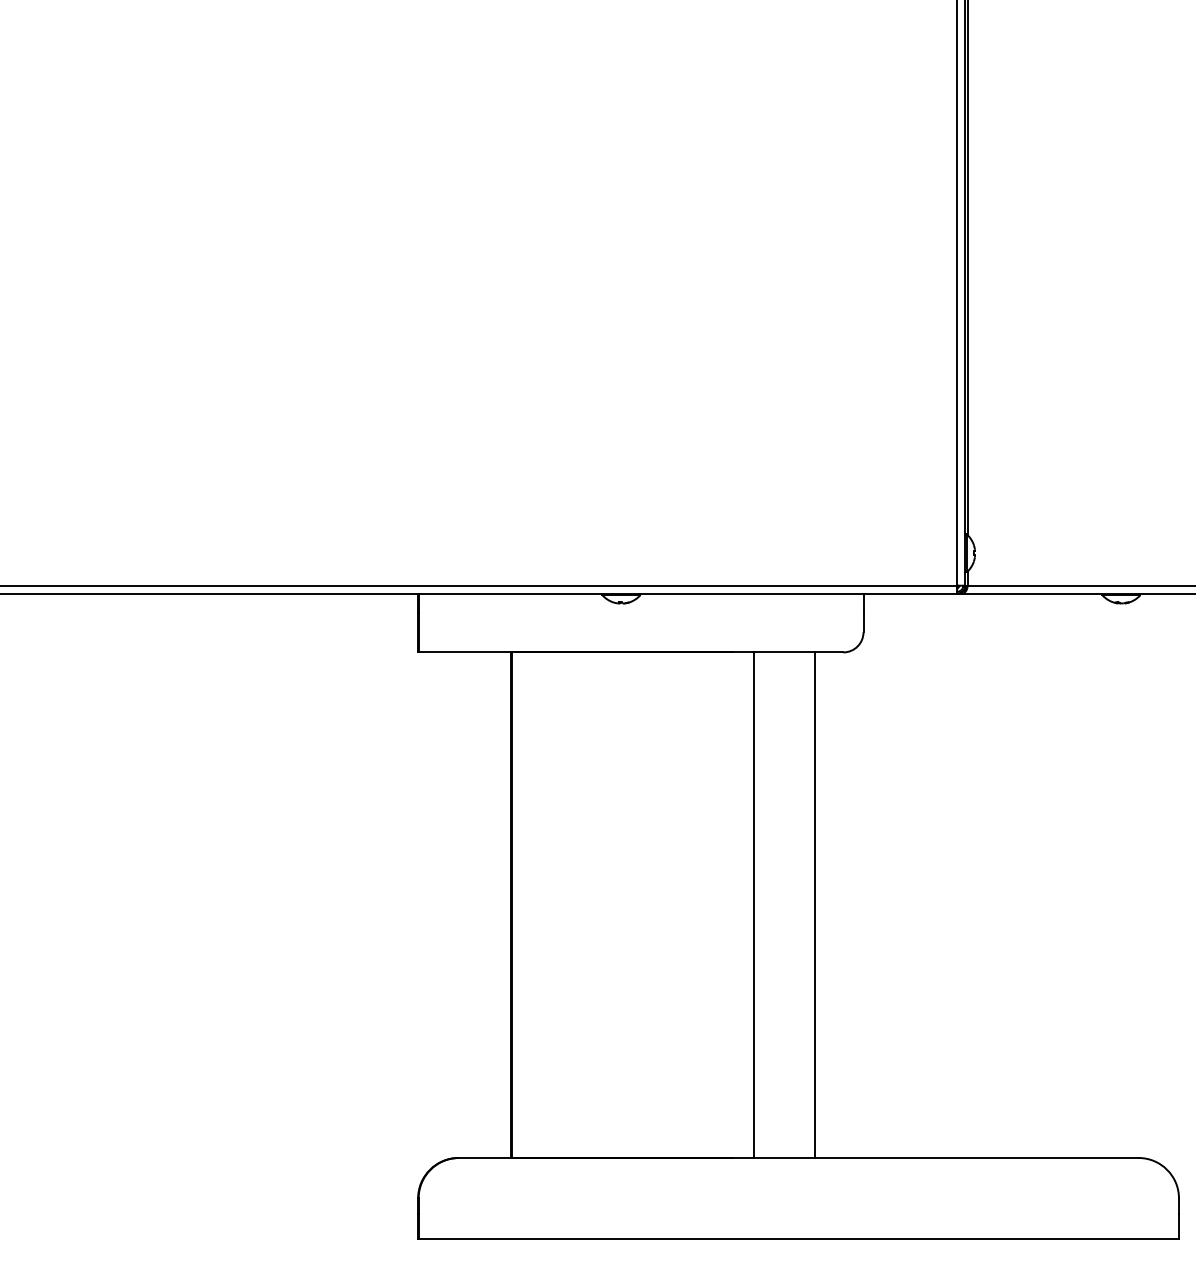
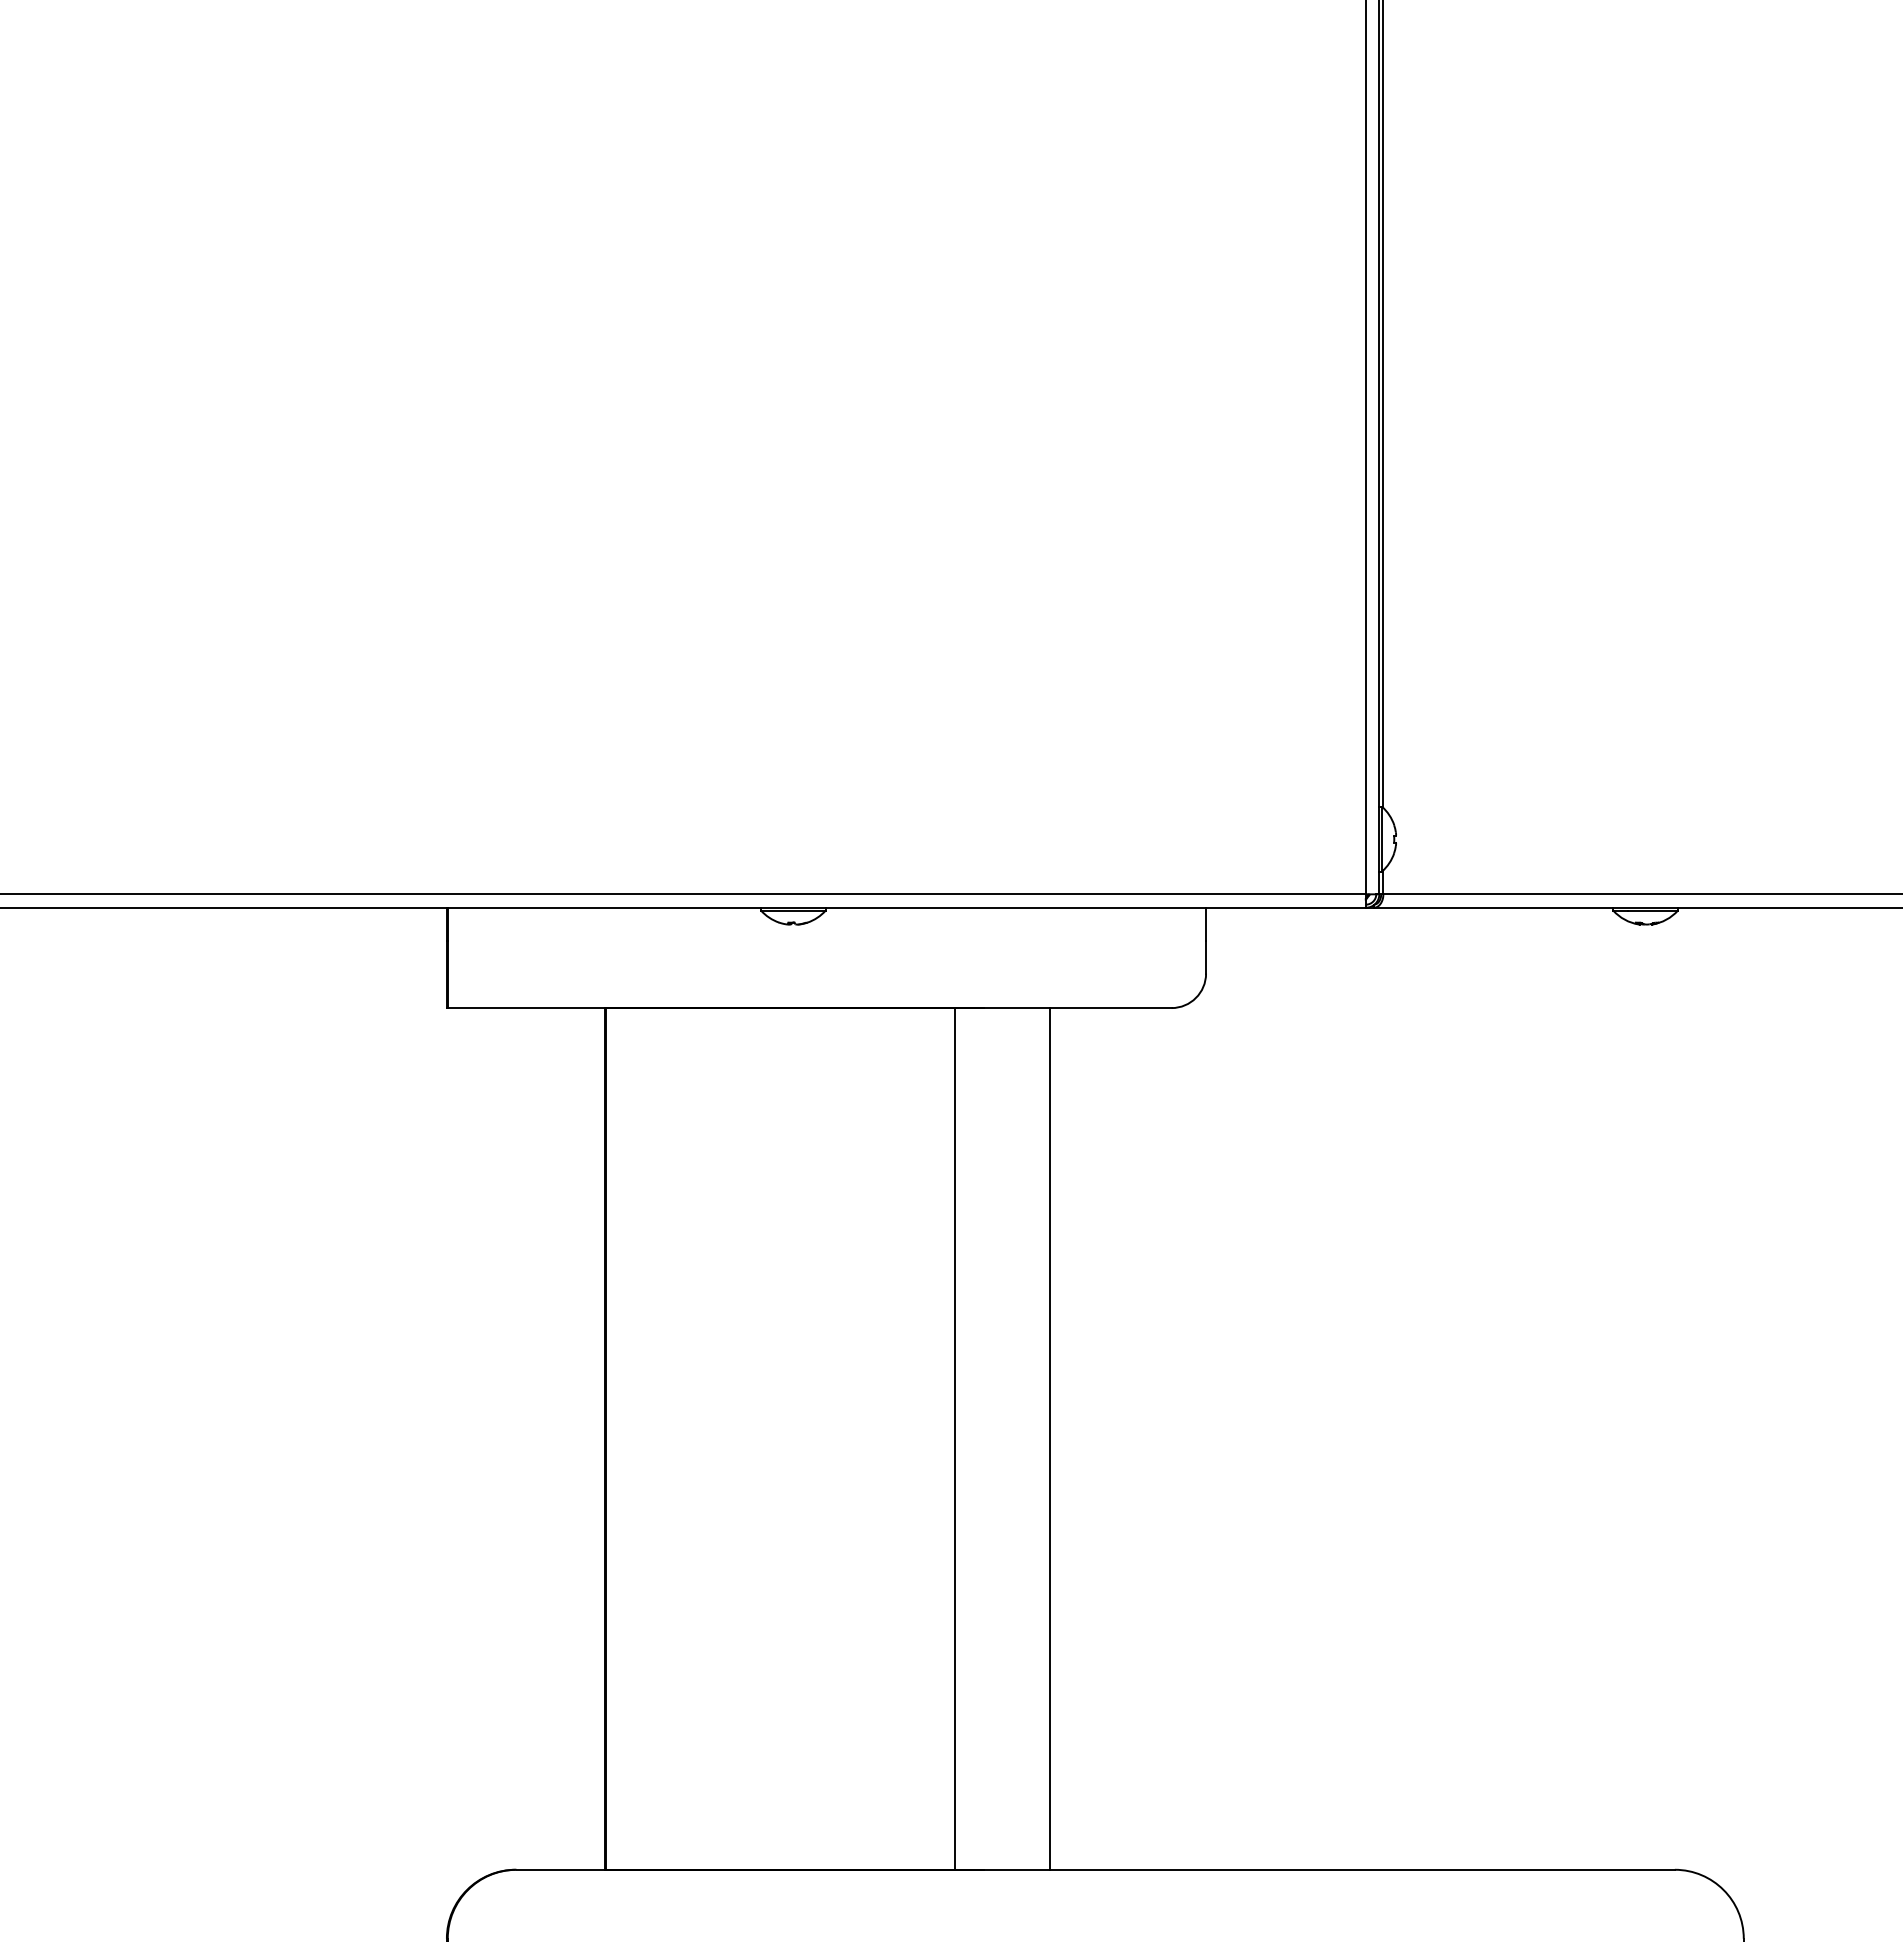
line: (754, 904) -> (955, 1437), moved
line: (815, 904) -> (1050, 1437), moved

